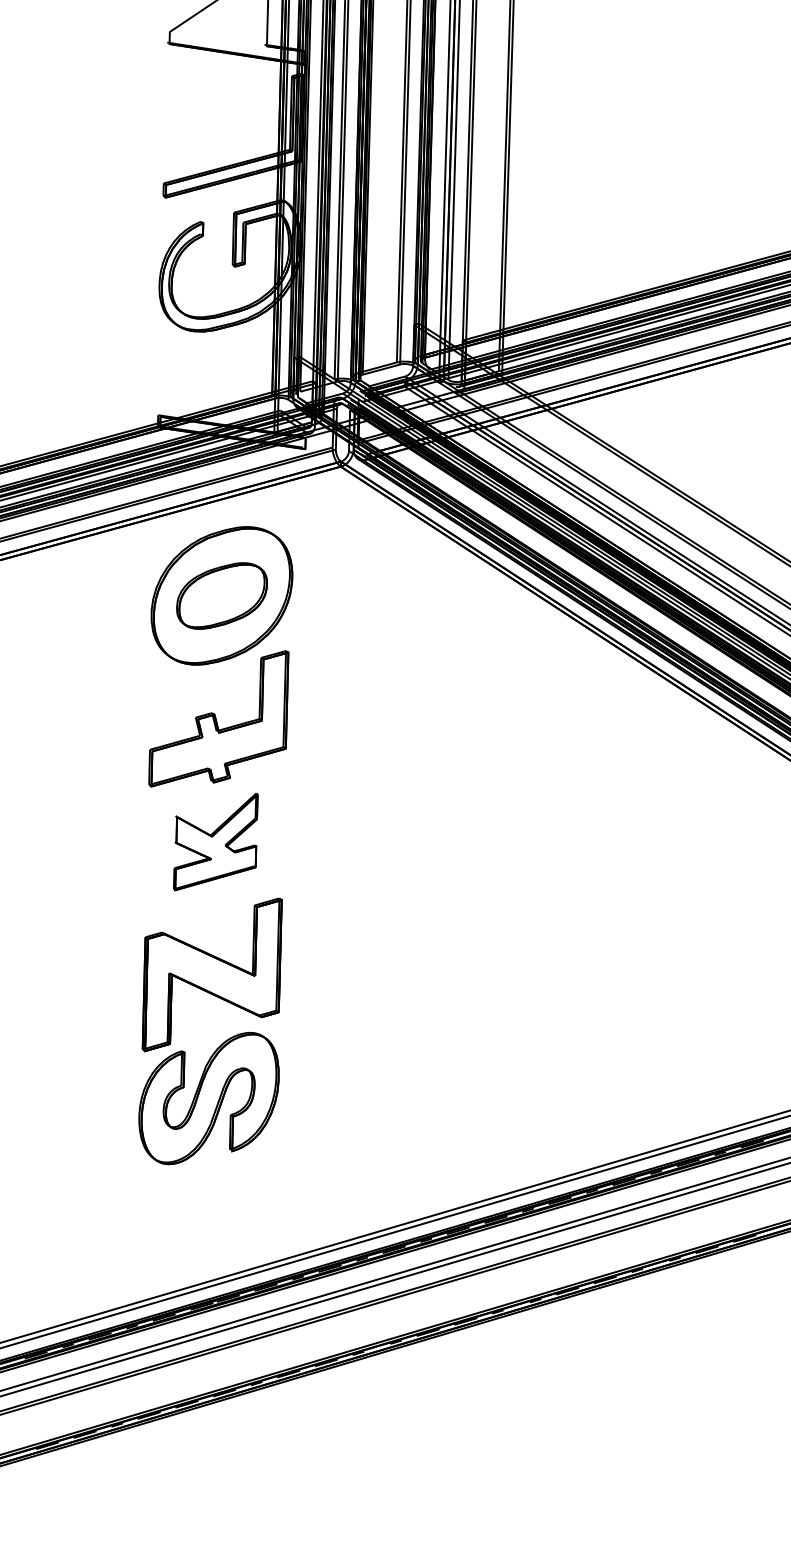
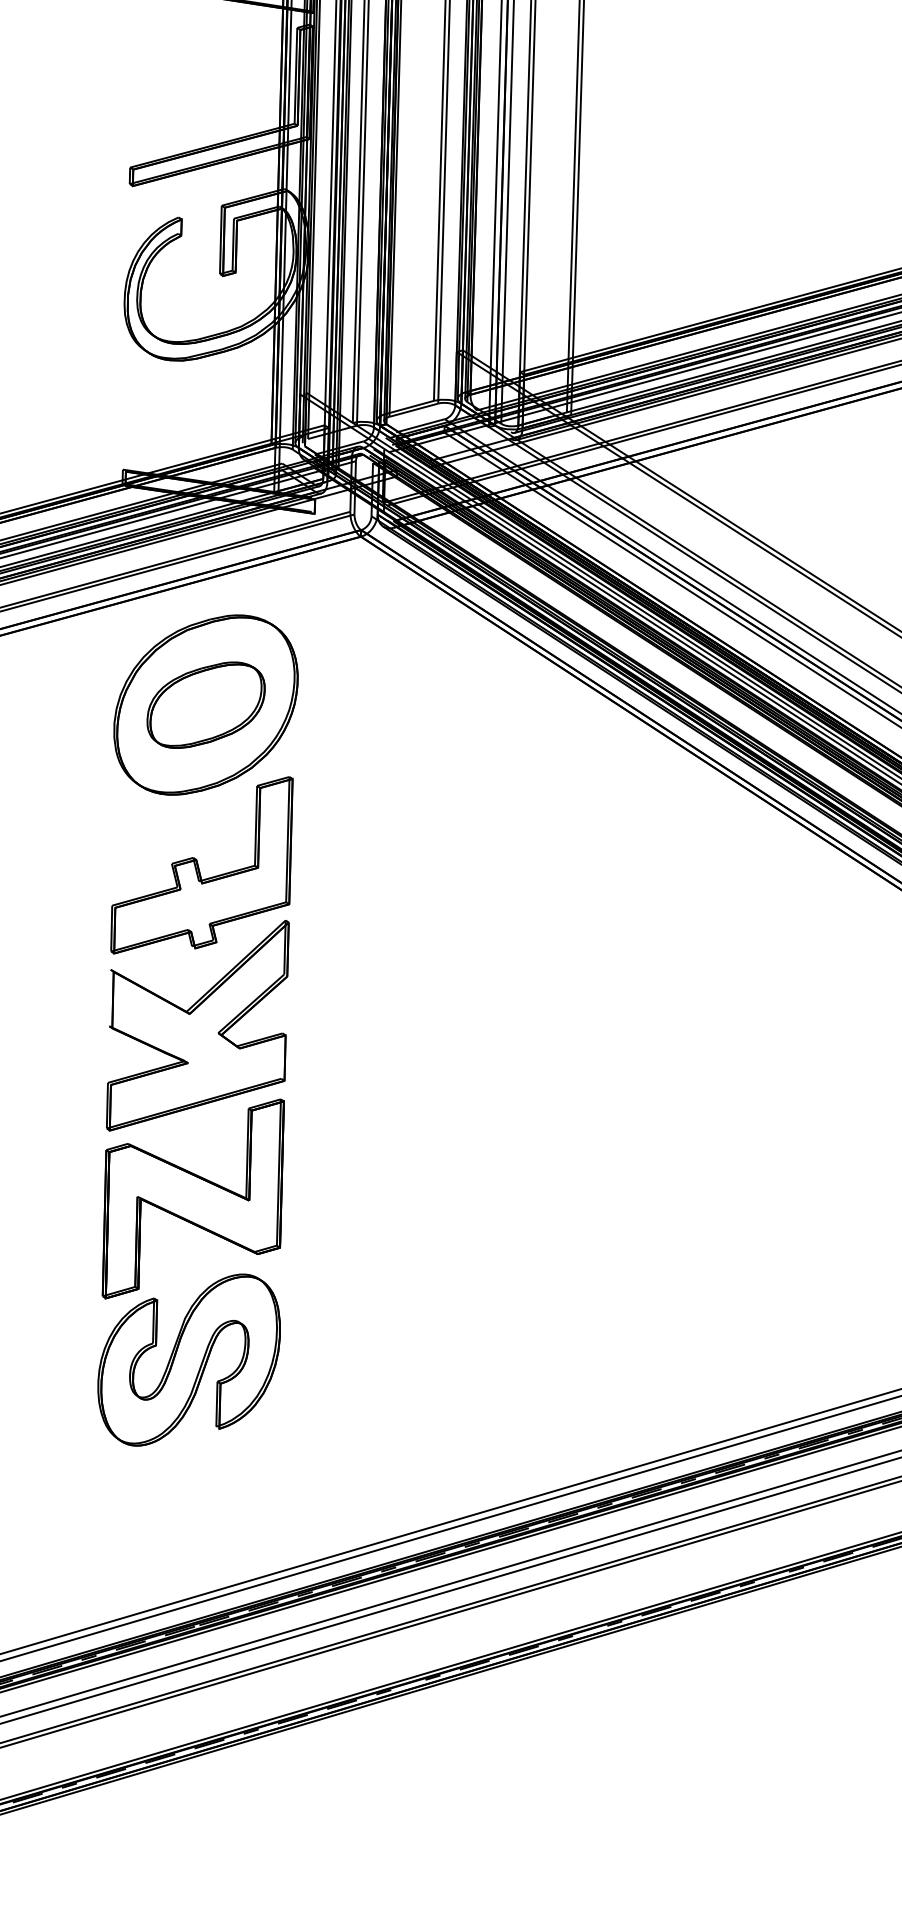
part: (215, 841) -> (197, 1025), size x1.67

